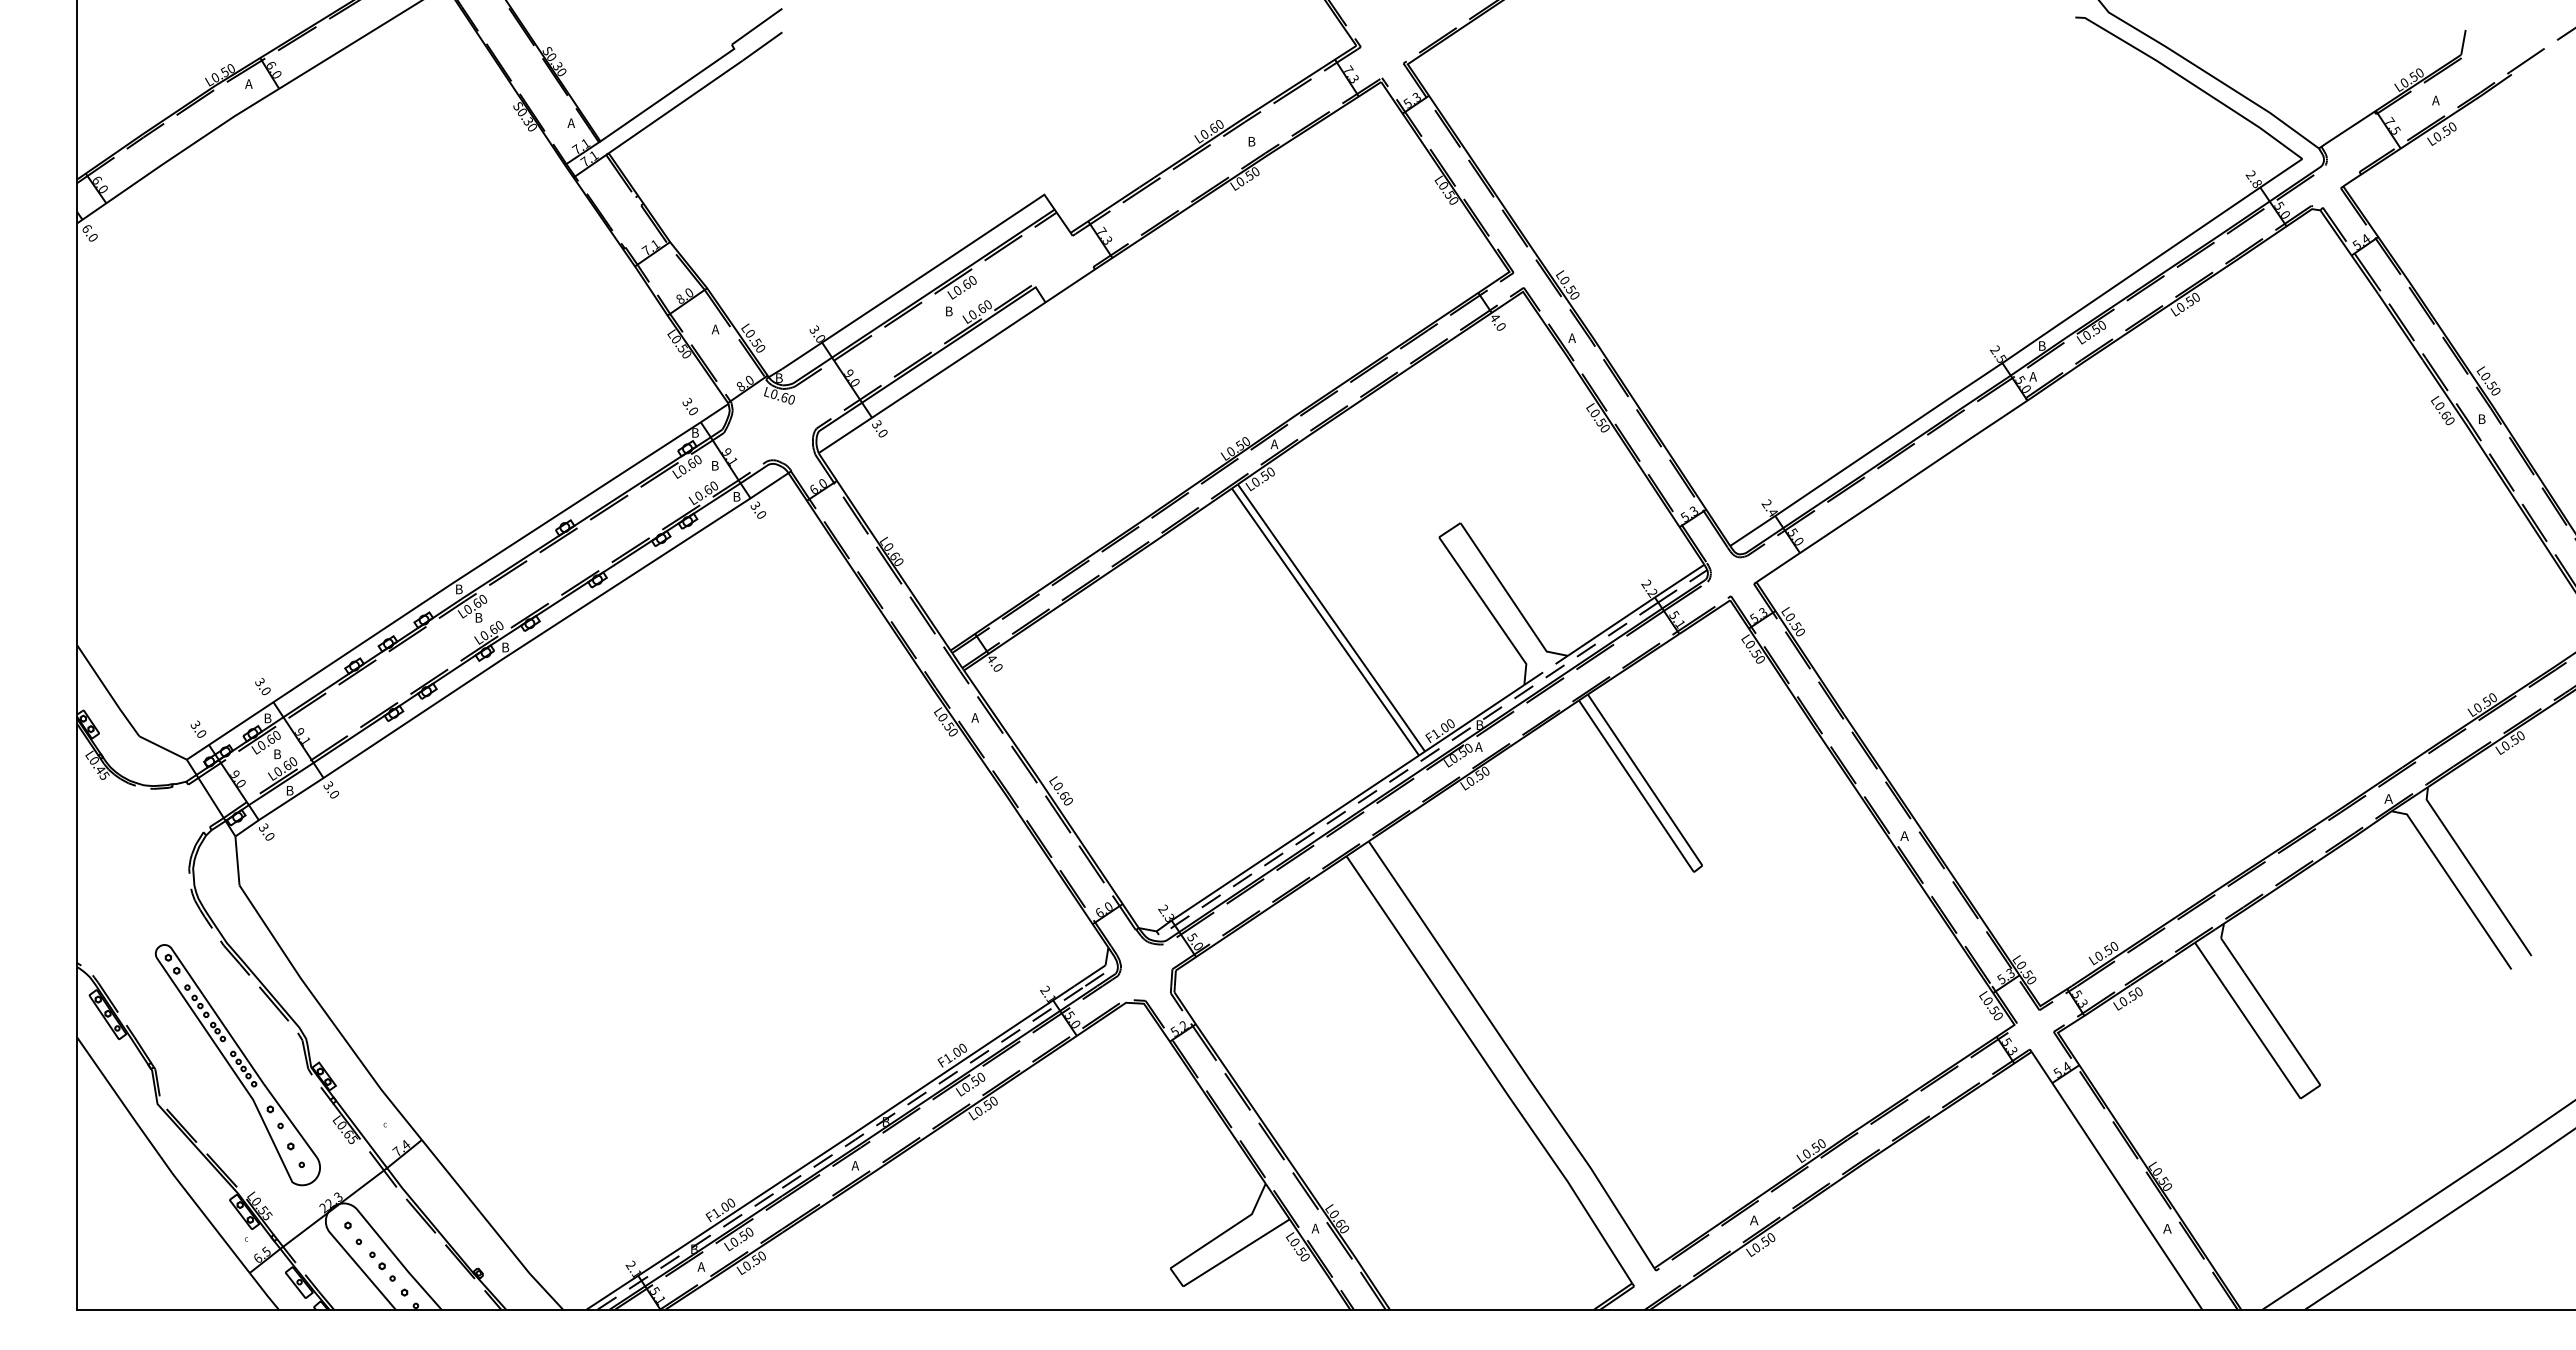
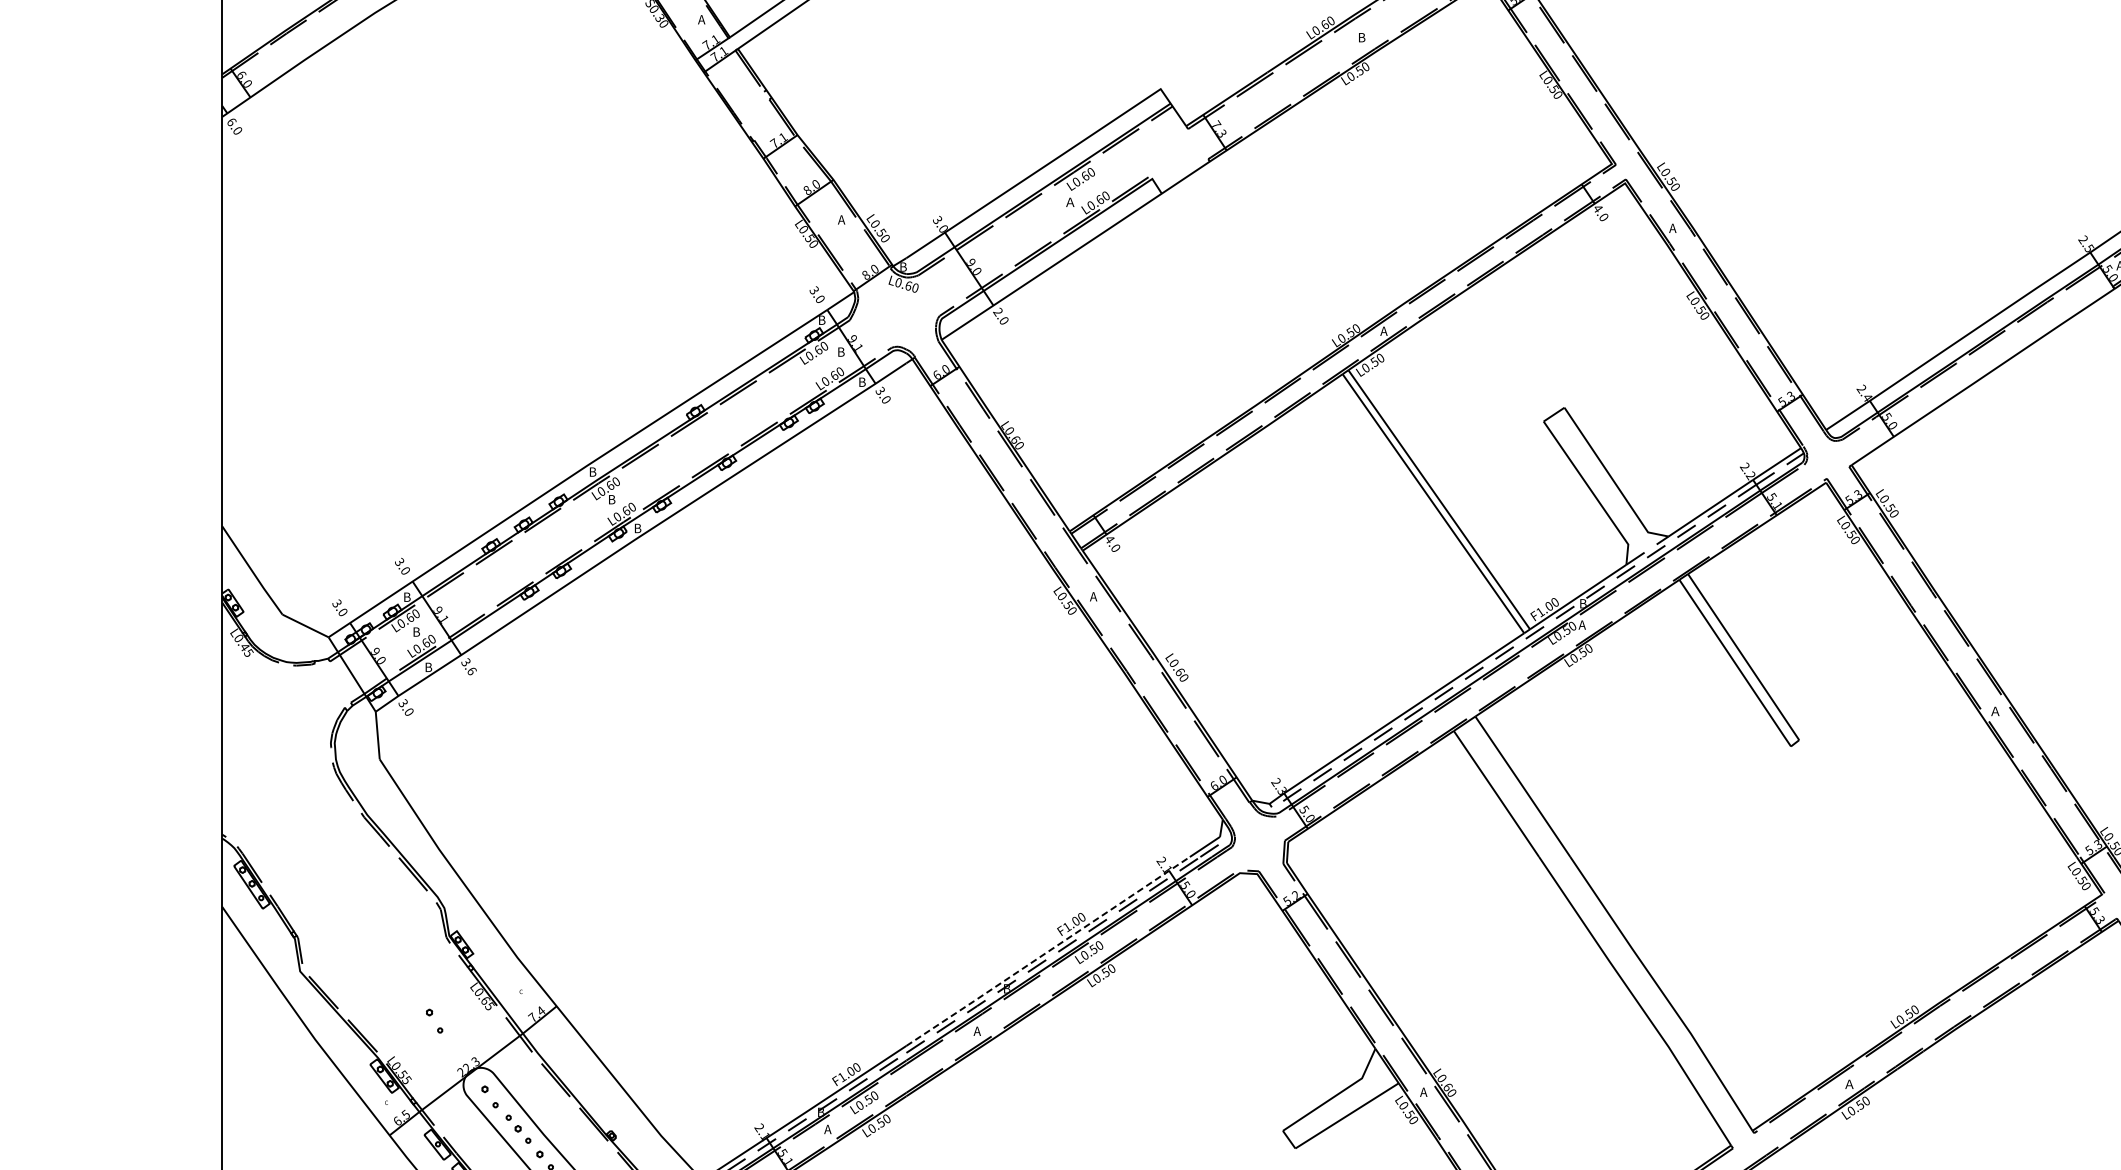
text: (950, 311) -> (1069, 202), B -> Ａ
text: (876, 424) -> (997, 312), 3.0 -> 2.0
text: (334, 794) -> (471, 671), 3.0 -> 3.6
part: (237, 1065) -> (377, 934), removed
line: (928, 1083) -> (1048, 951), solid -> dashed

